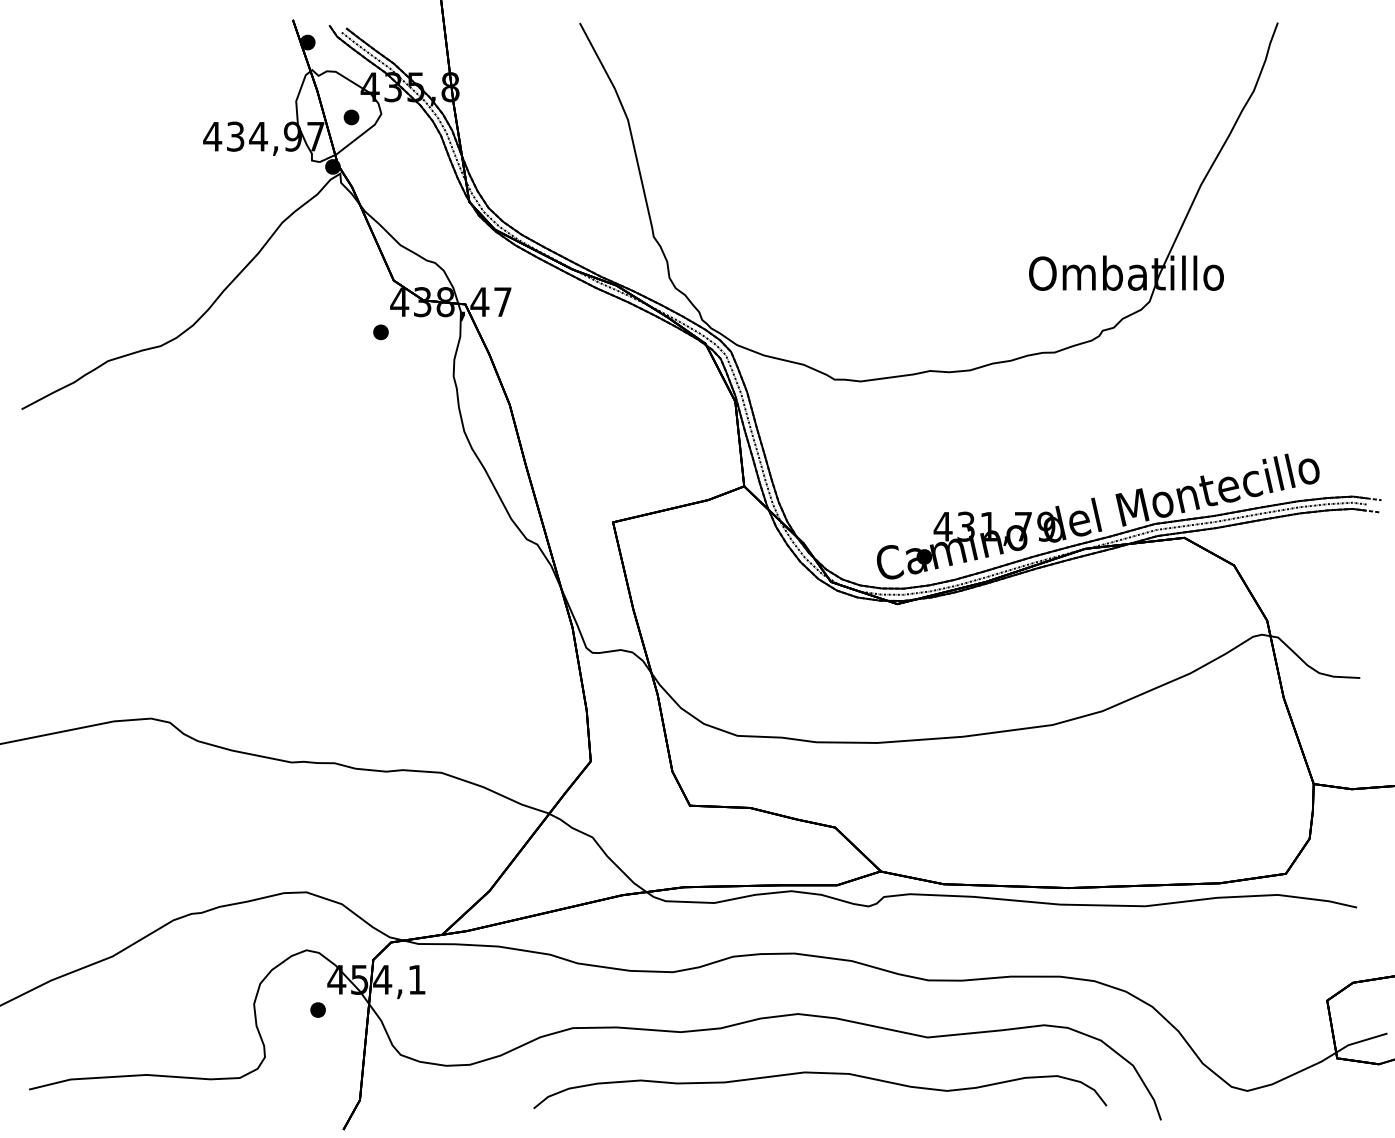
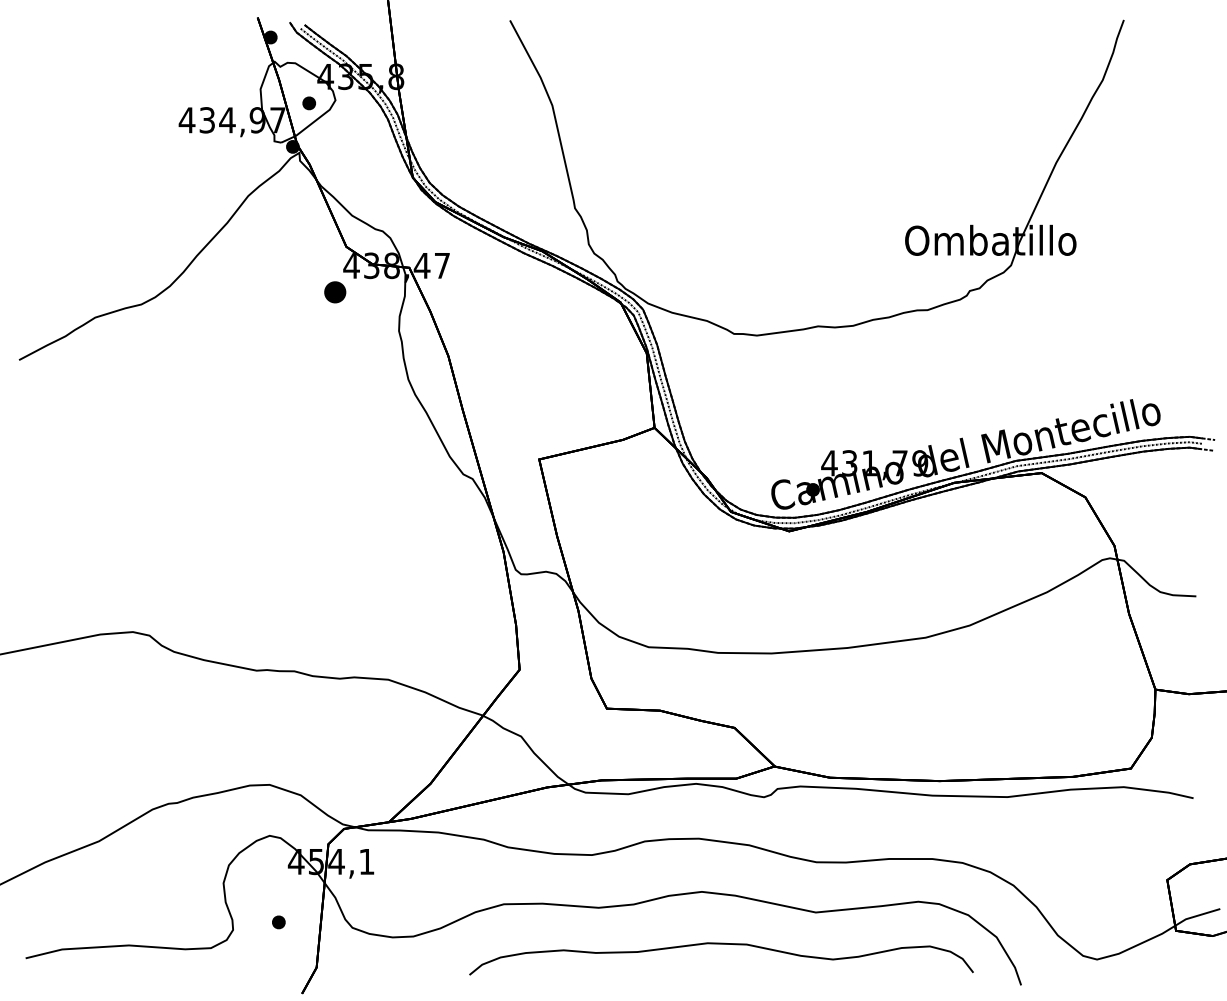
part: (380, 332) -> (334, 292), size x1.6
part: (317, 1010) -> (278, 922), moved

